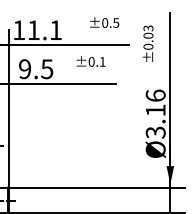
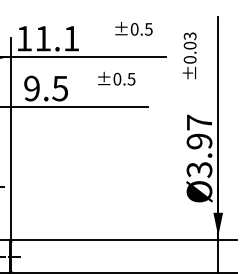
text: (102, 61) -> (131, 78), ±0.1 -> ±0.5
text: (155, 102) -> (199, 131), Ø3.16 -> Ø3.97

